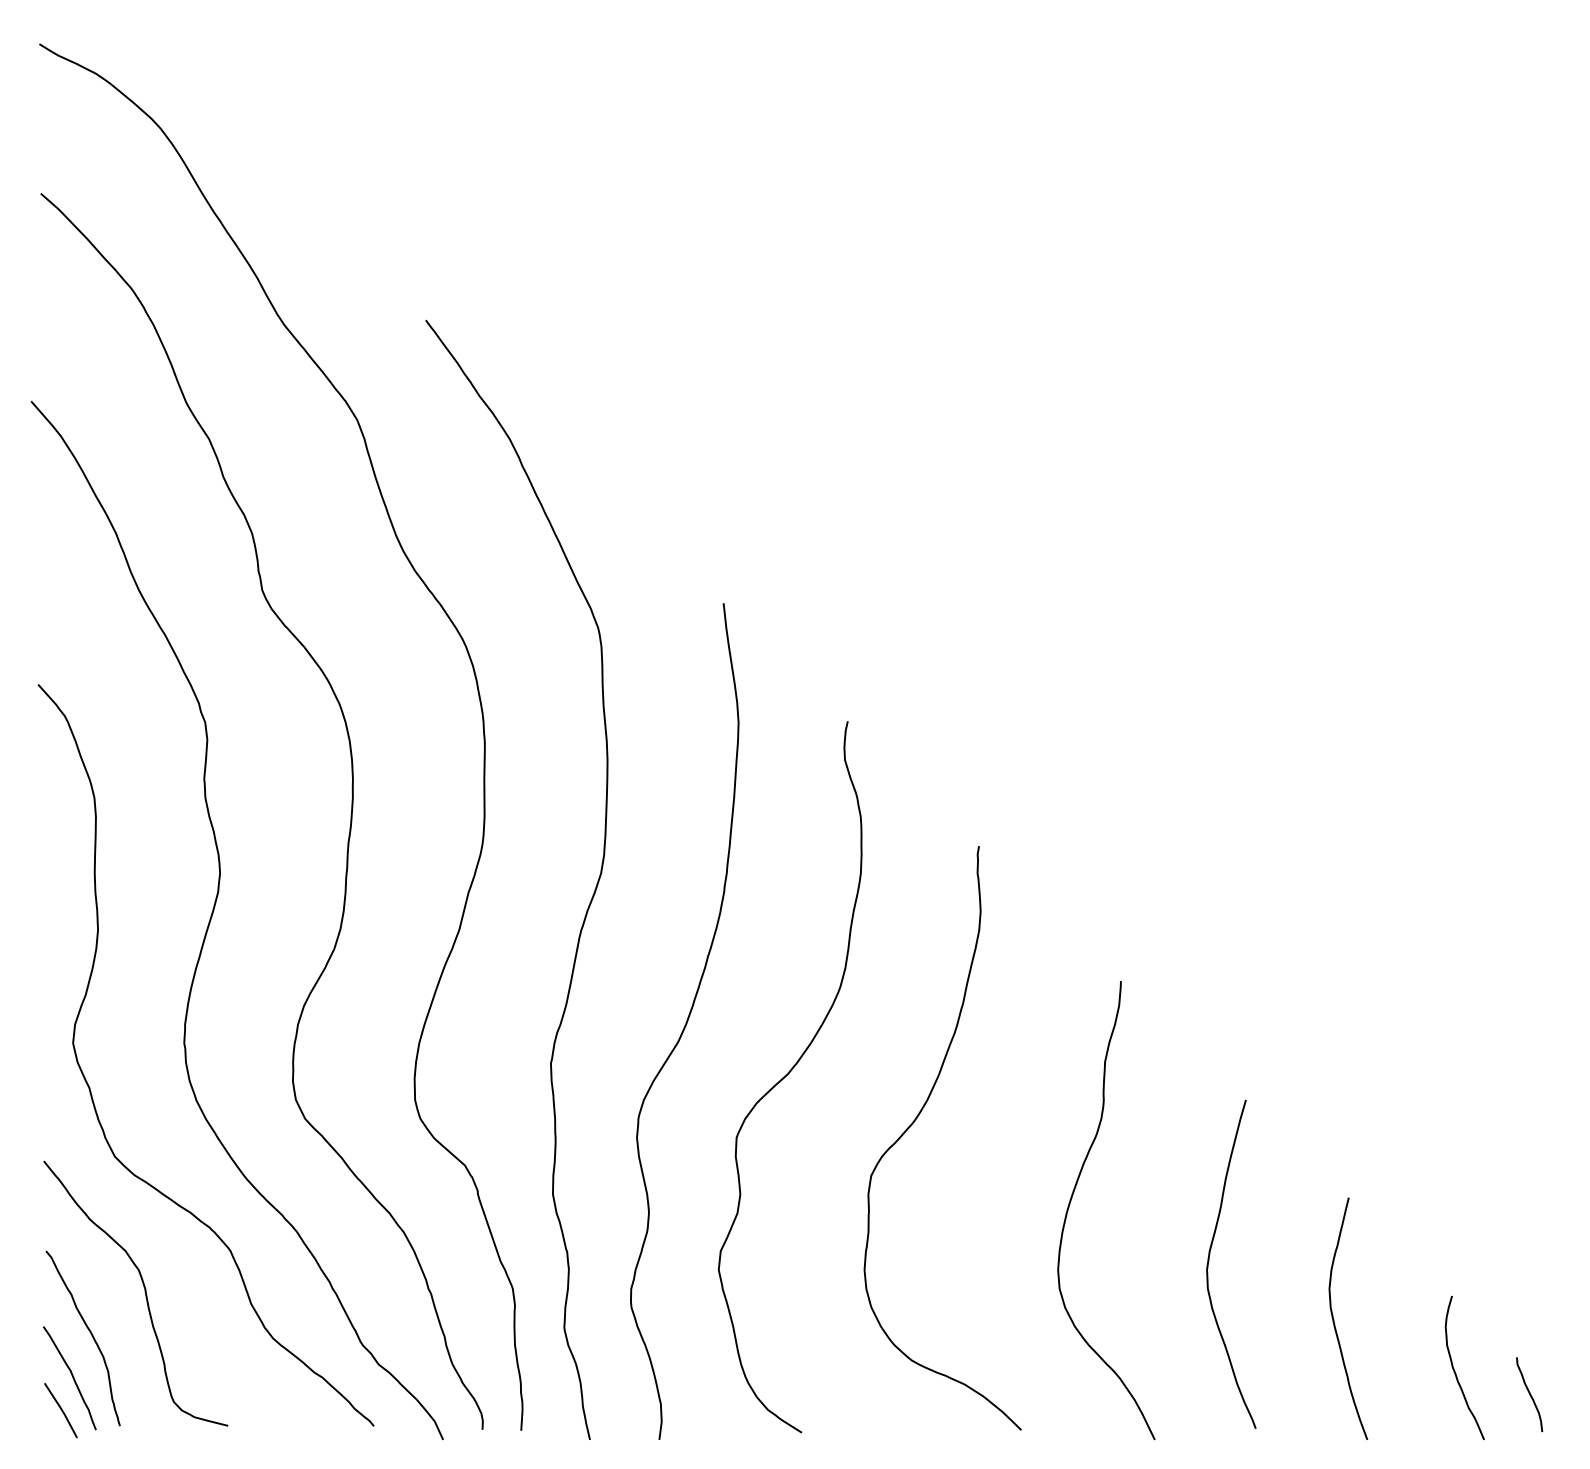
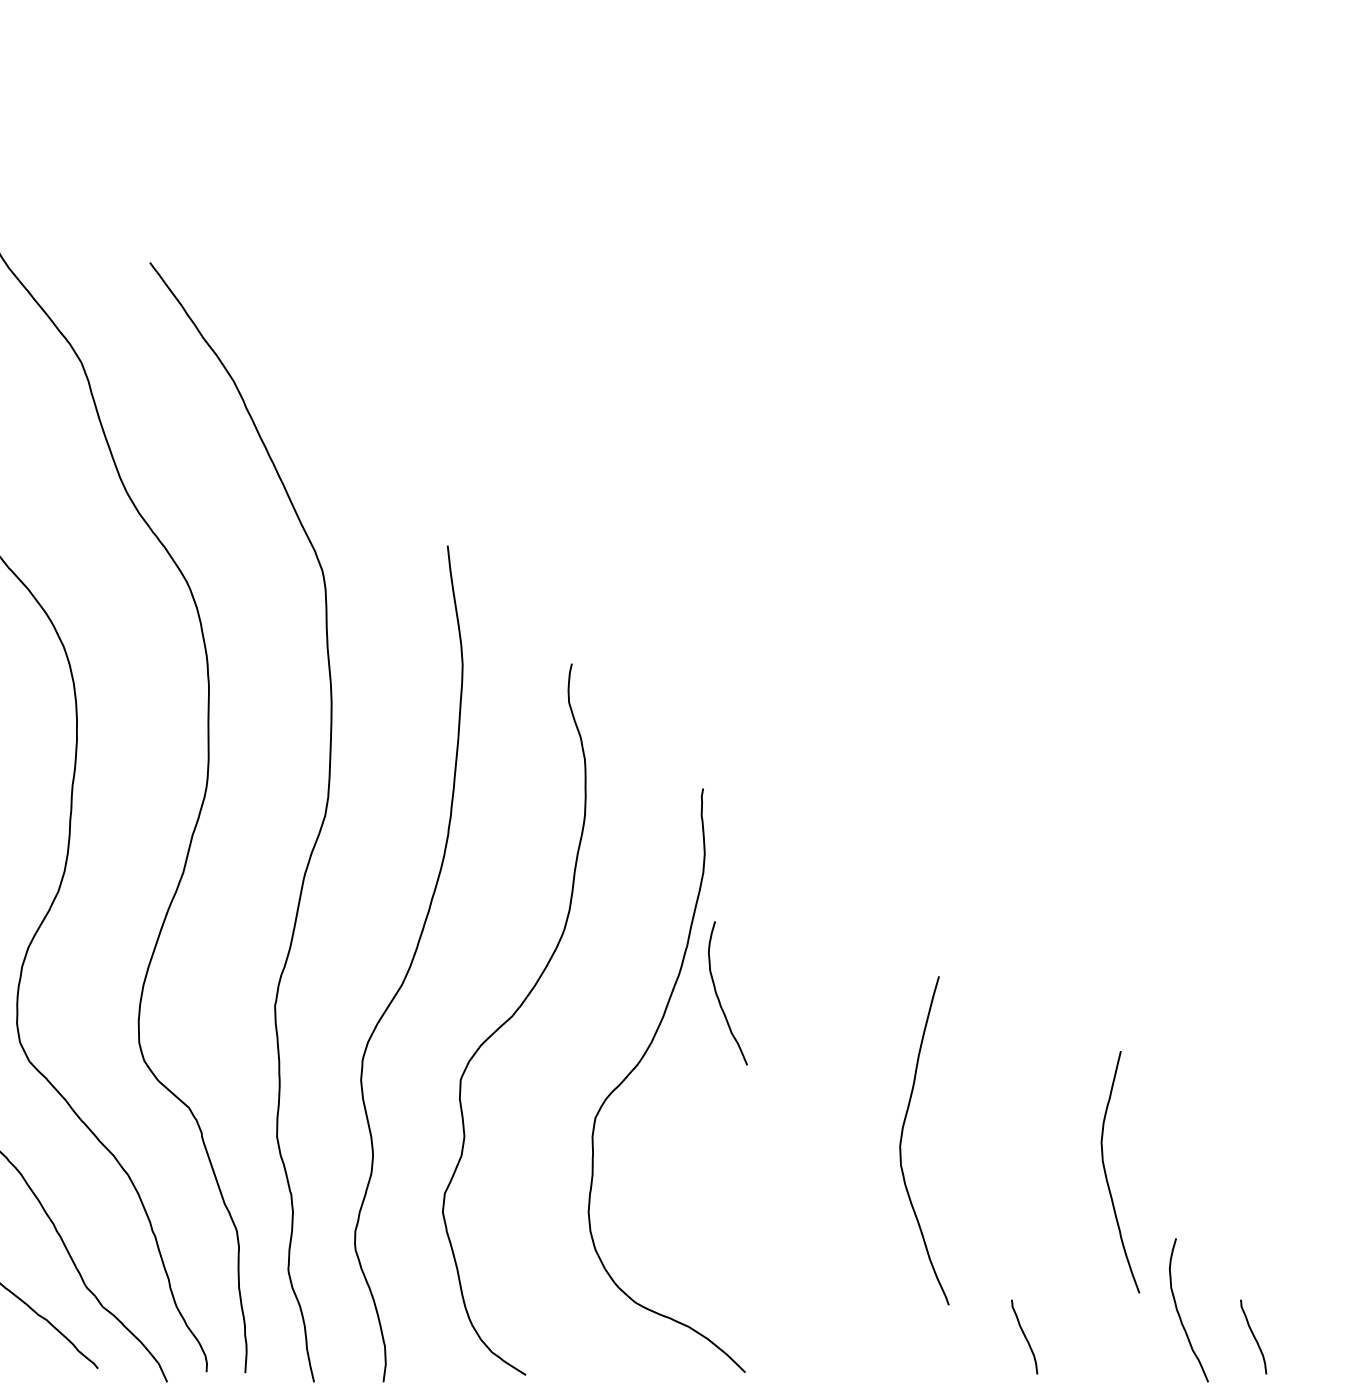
curve: (994, 1053) -> (718, 995), added
curve: (1072, 1198) -> (796, 1140), removed
curve: (1209, 1261) -> (902, 1137), moved
curve: (1334, 1319) -> (1106, 1172), moved
curve: (1300, 1394) -> (1024, 1336), added

